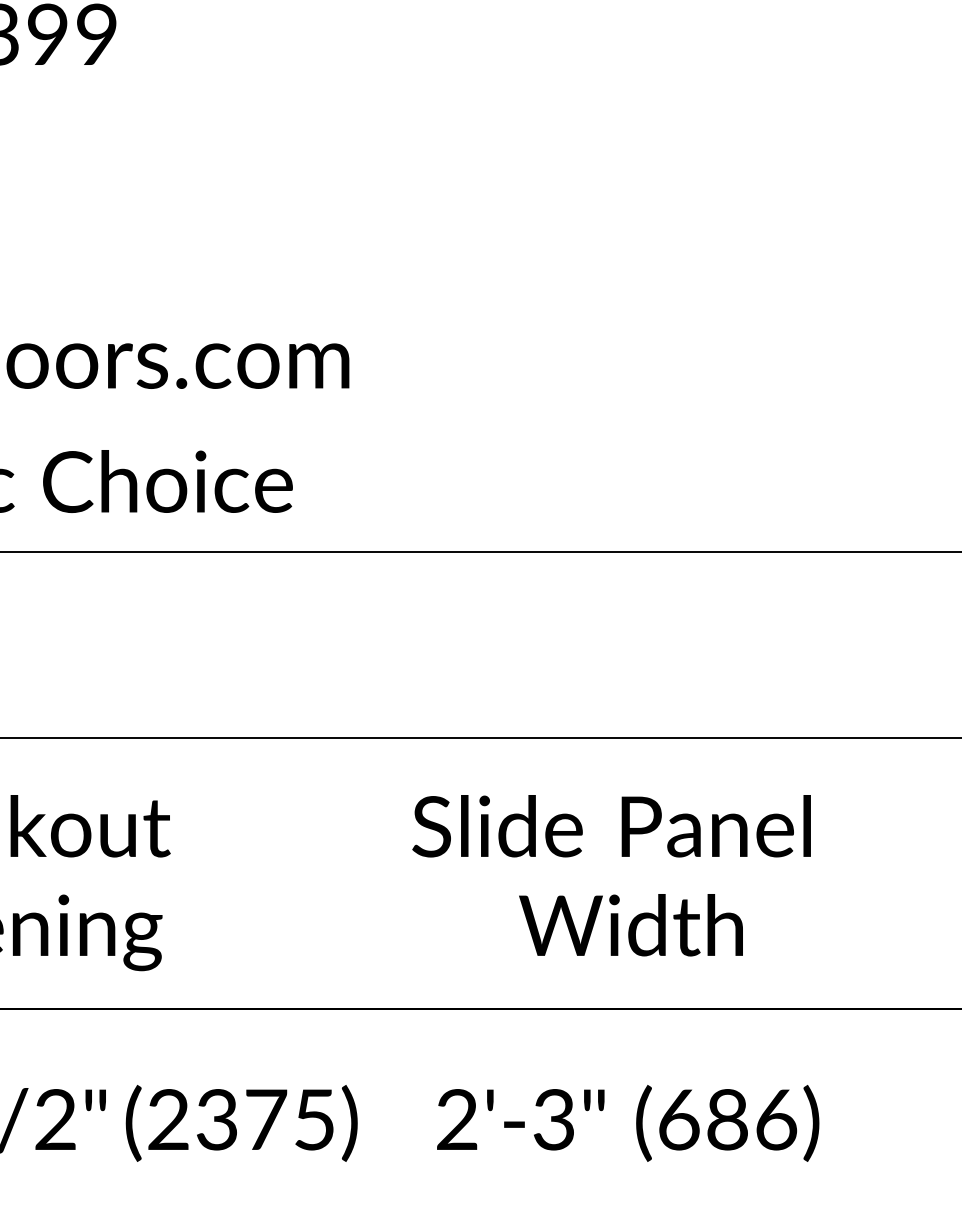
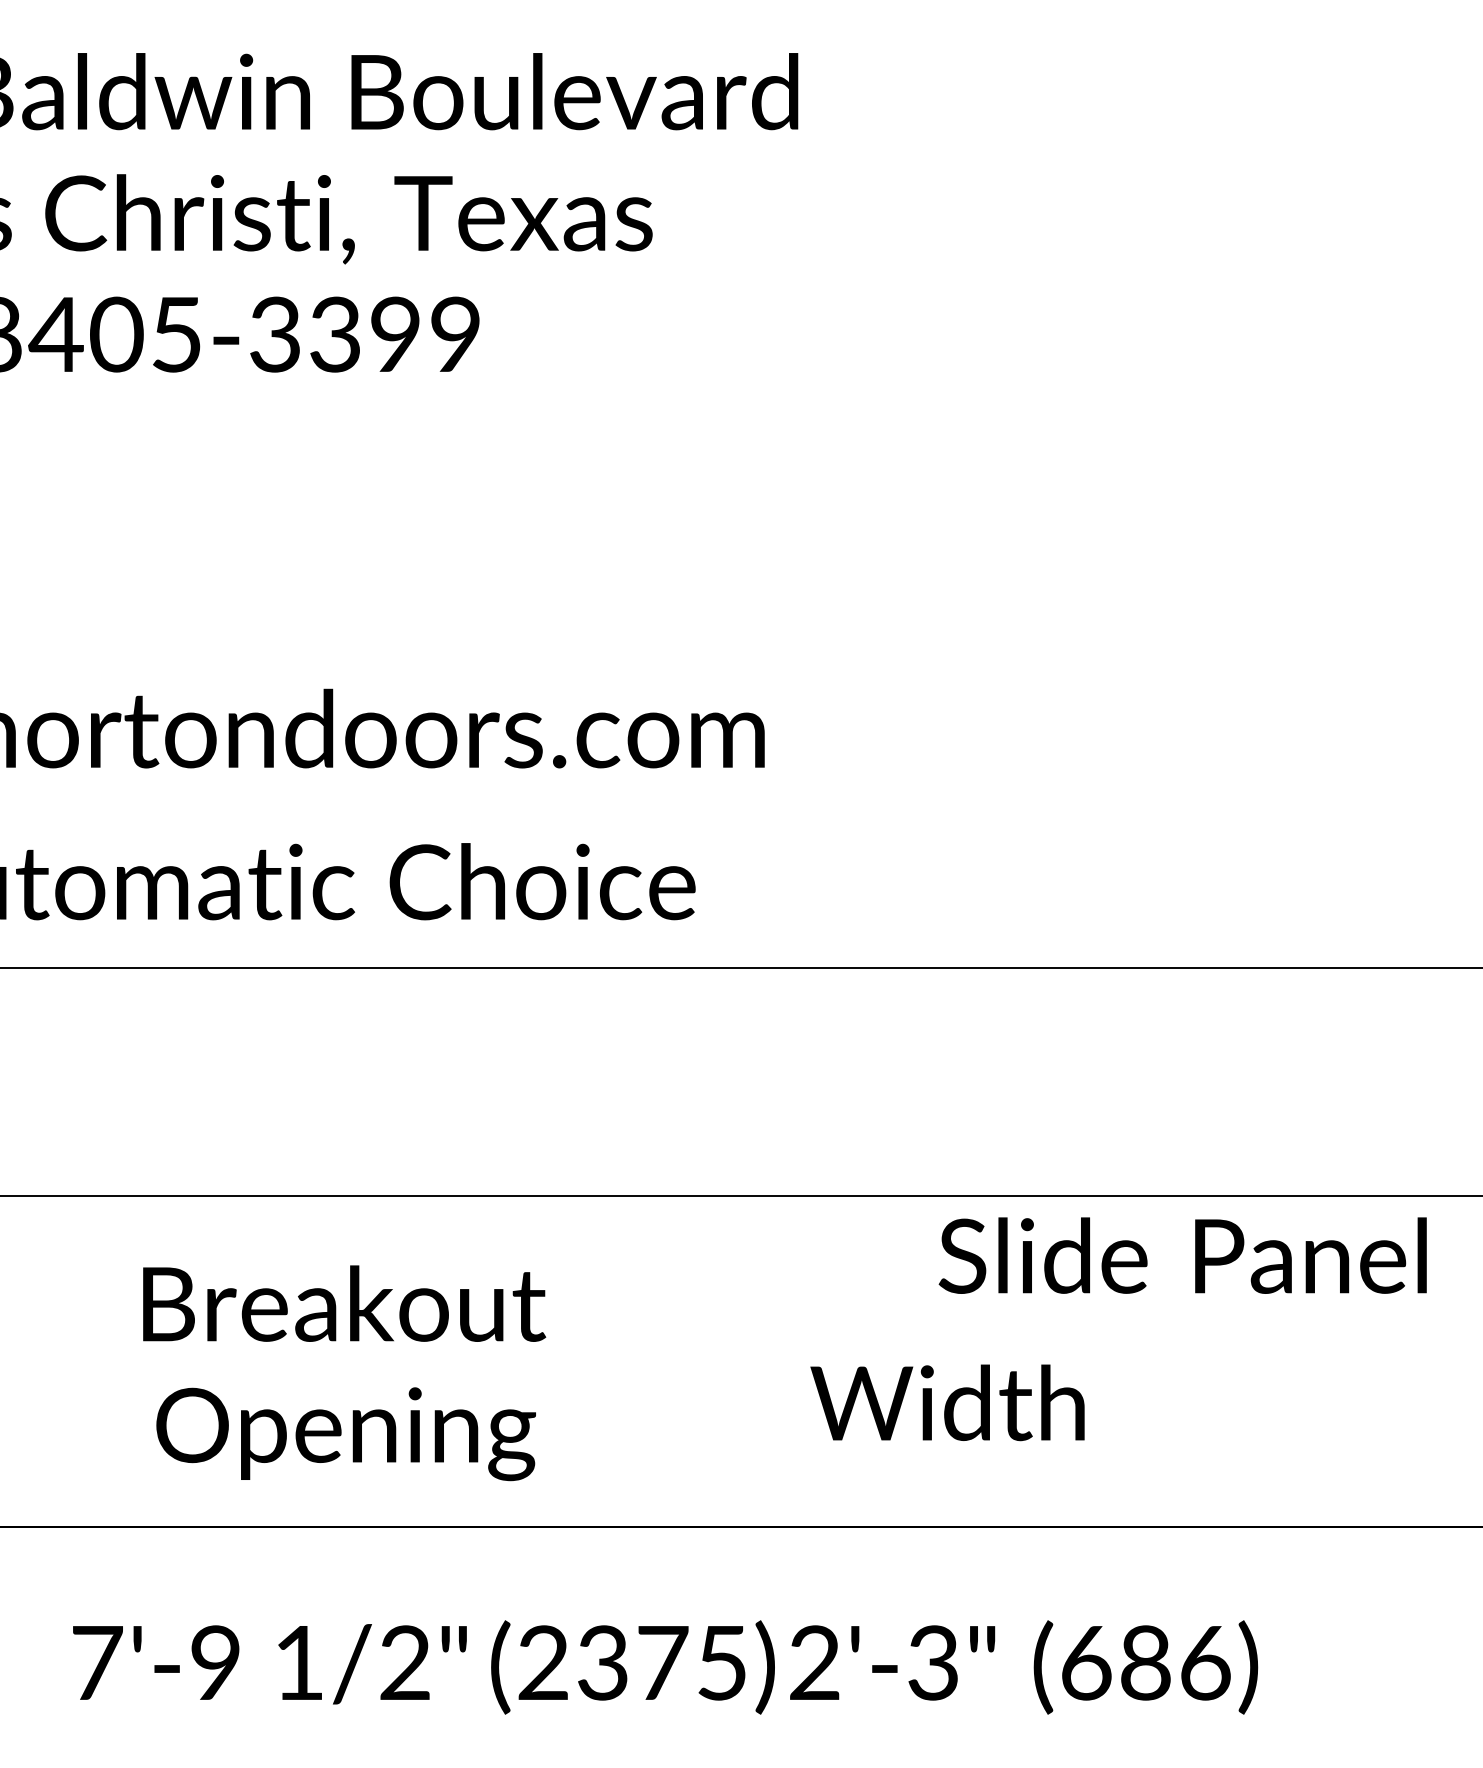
text: (611, 826) -> (1182, 1255), moved
text: (630, 924) -> (947, 1402), moved
text: (628, 1123) -> (1024, 1667), moved

